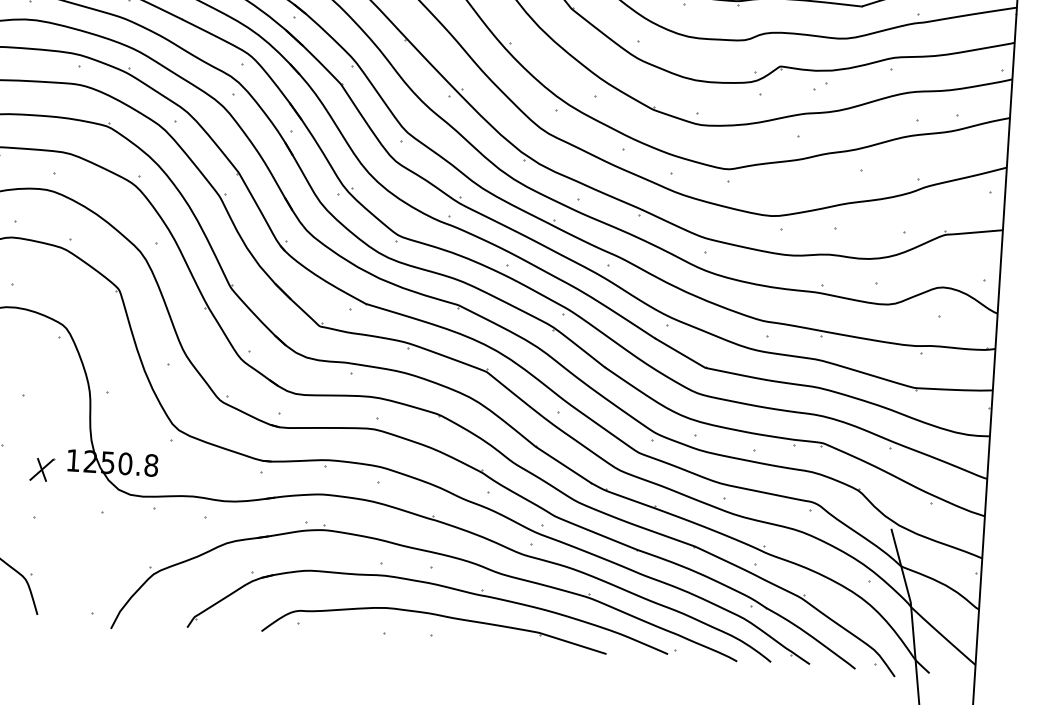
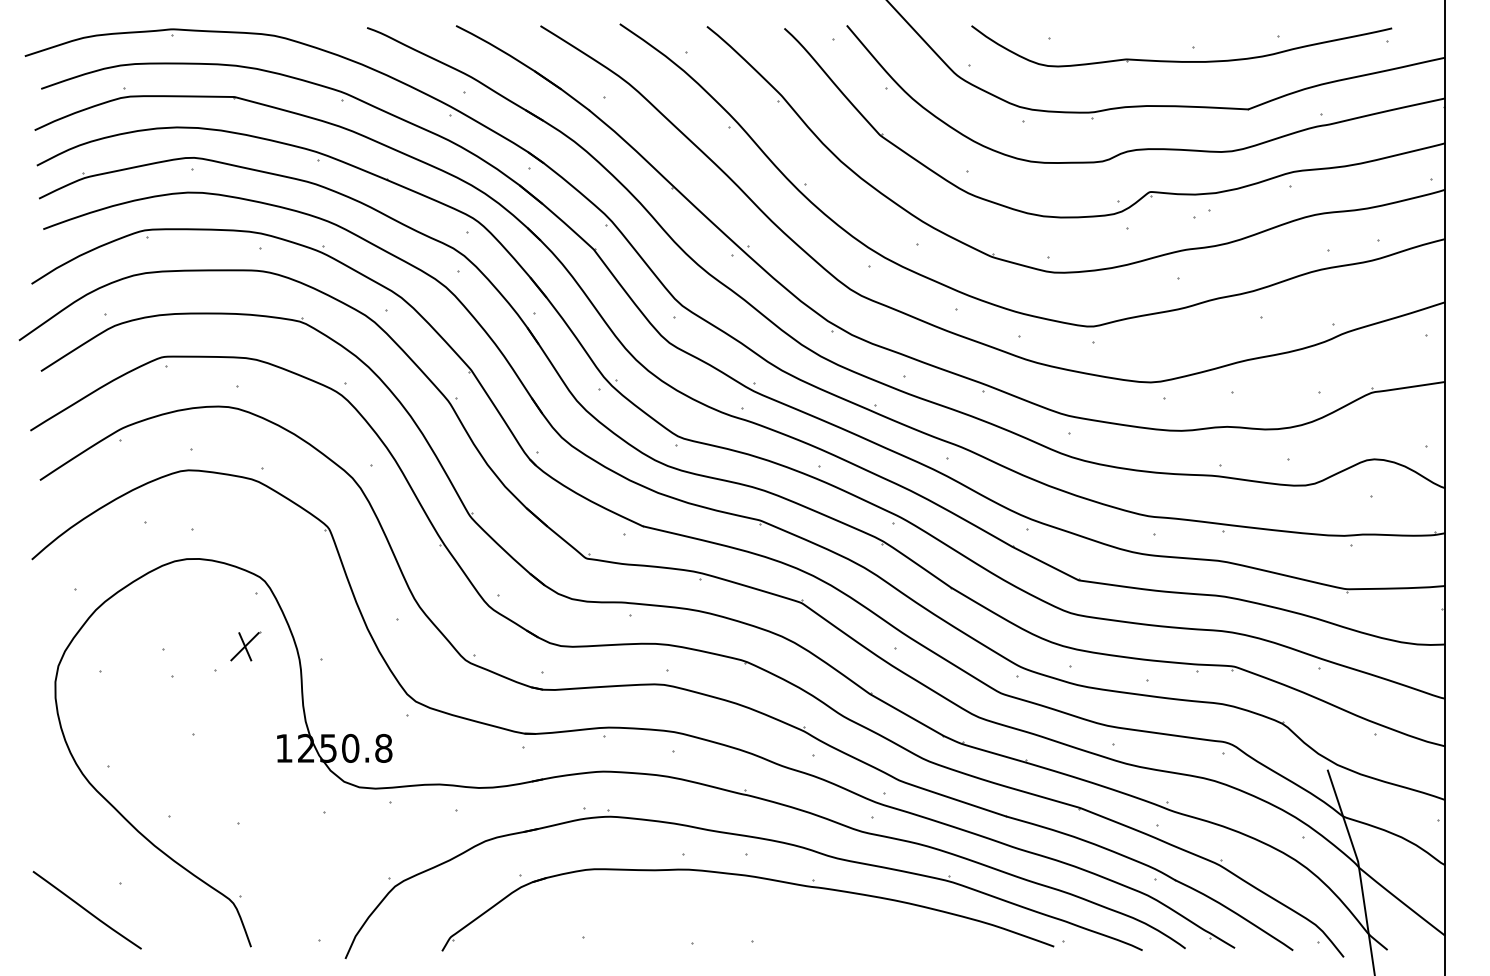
part: (42, 469) -> (245, 646), moved
part: (437, 615) -> (758, 916), removed

